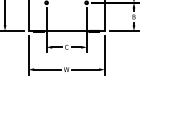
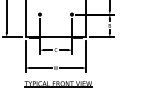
part: (69, 90) -> (58, 84), added

